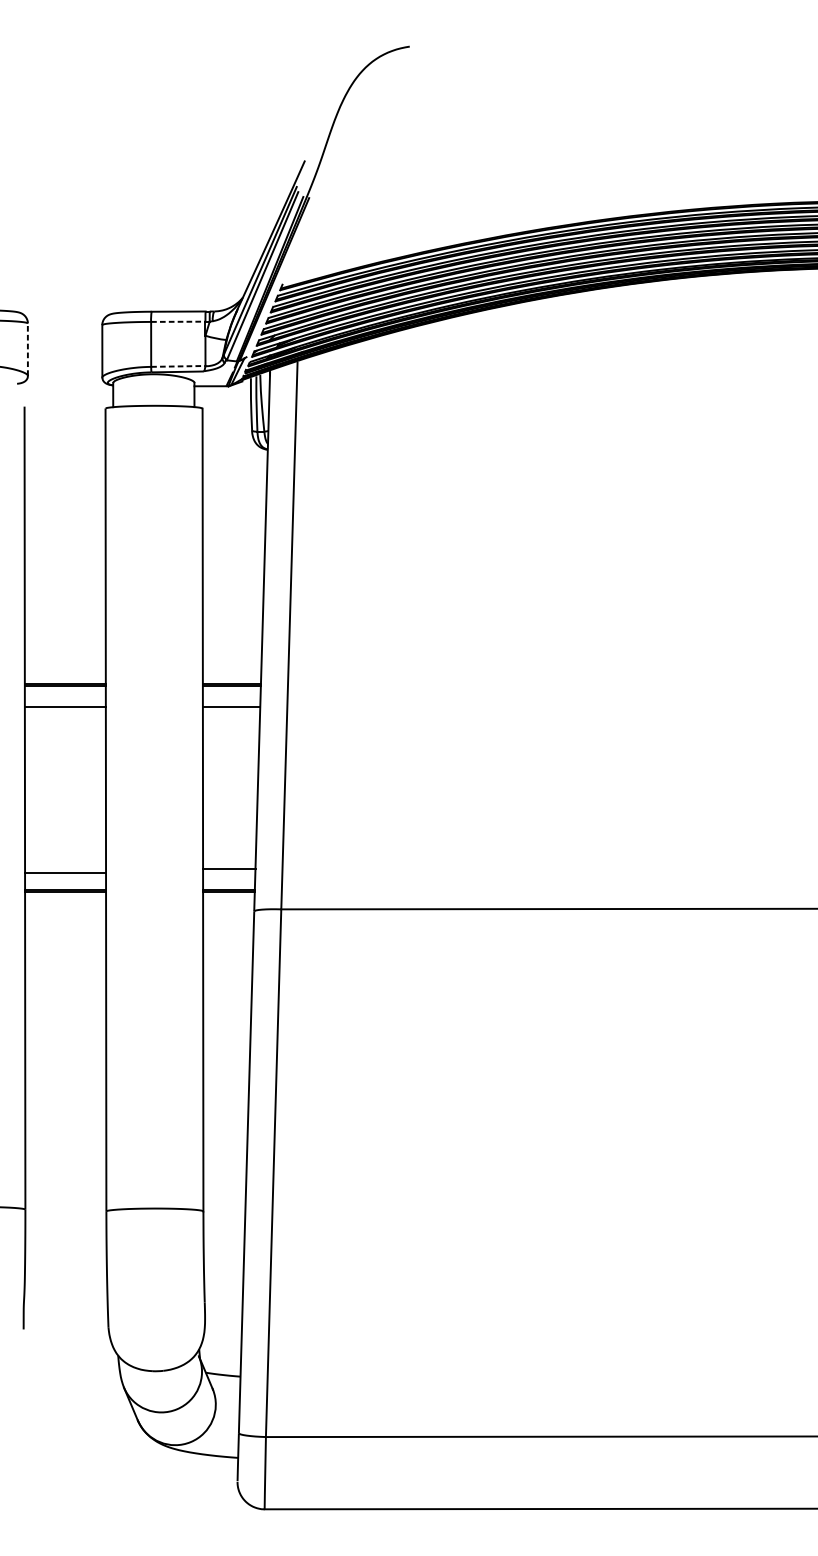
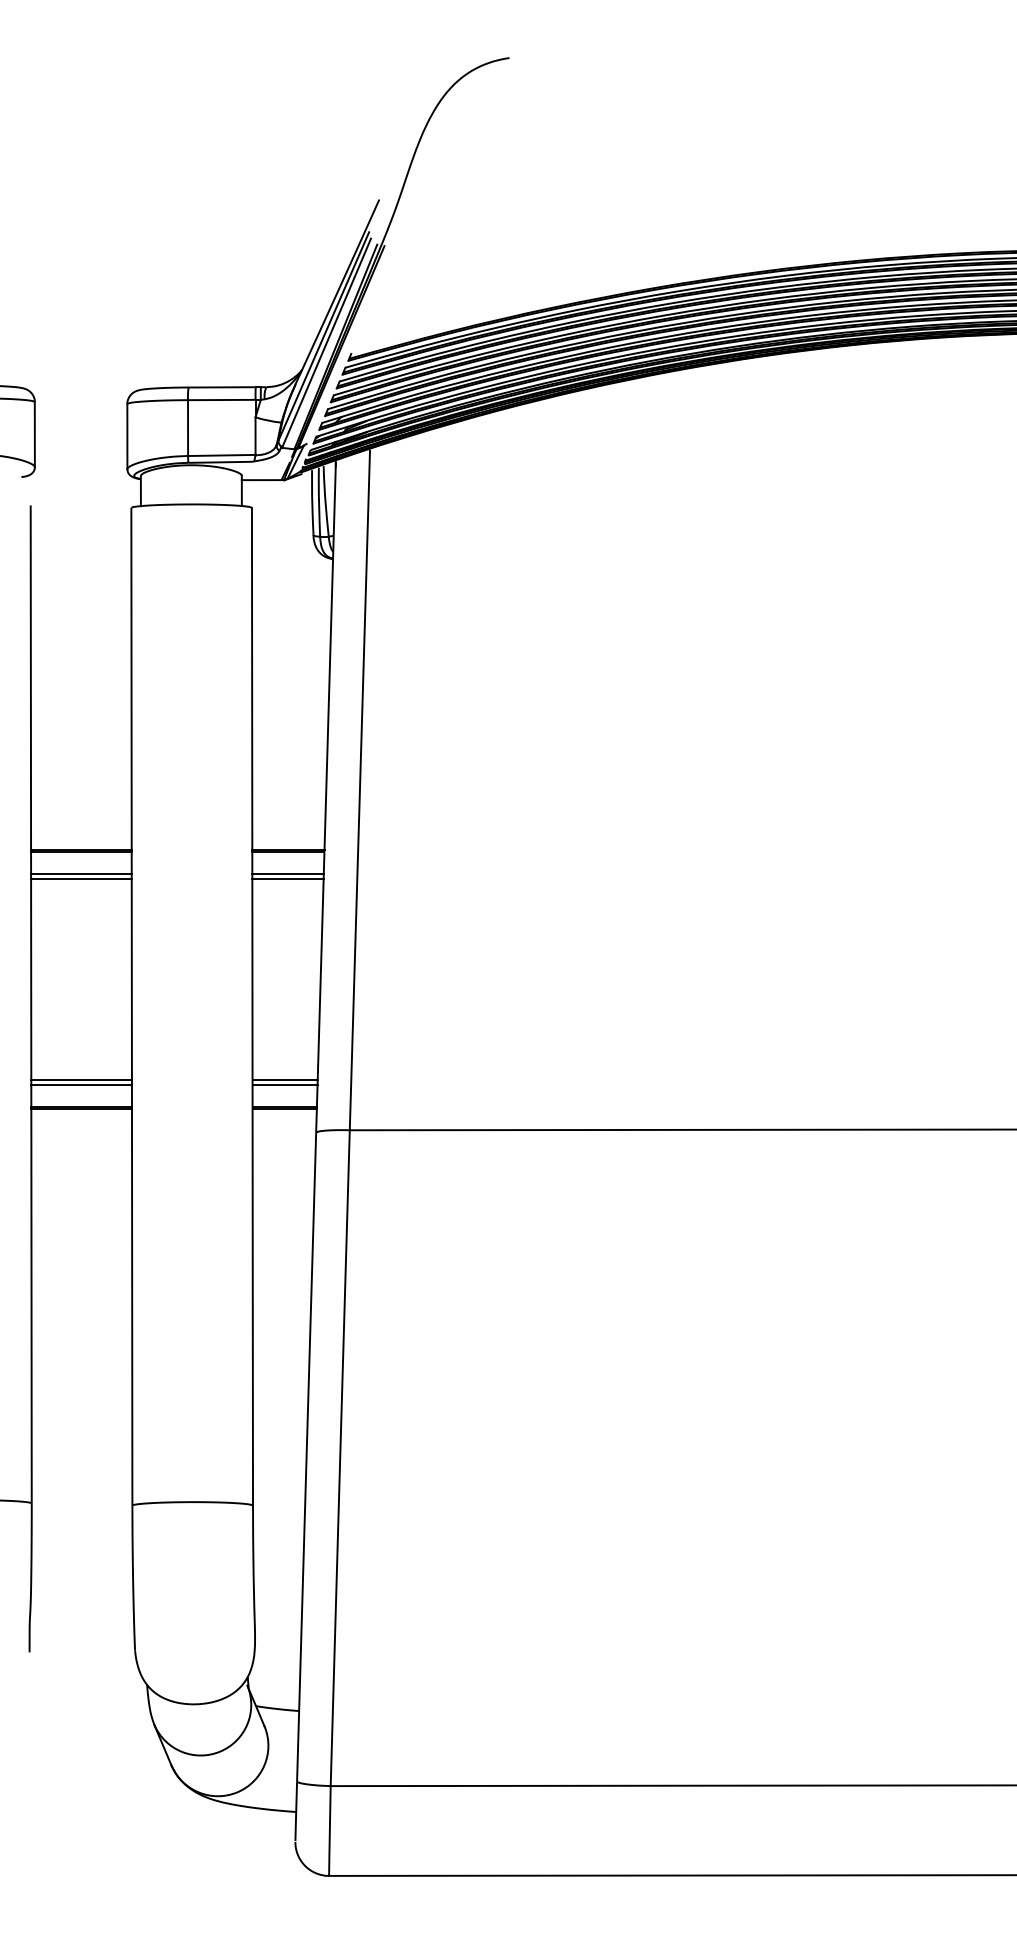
line: (178, 322) -> (221, 400), dashed -> solid
line: (27, 349) -> (34, 434), dashed -> solid
line: (178, 366) -> (221, 455), dashed -> solid
line: (65, 702) -> (81, 873), added
line: (231, 702) -> (287, 873), added
line: (65, 869) -> (81, 1080), added
line: (228, 872) -> (284, 1084), added

